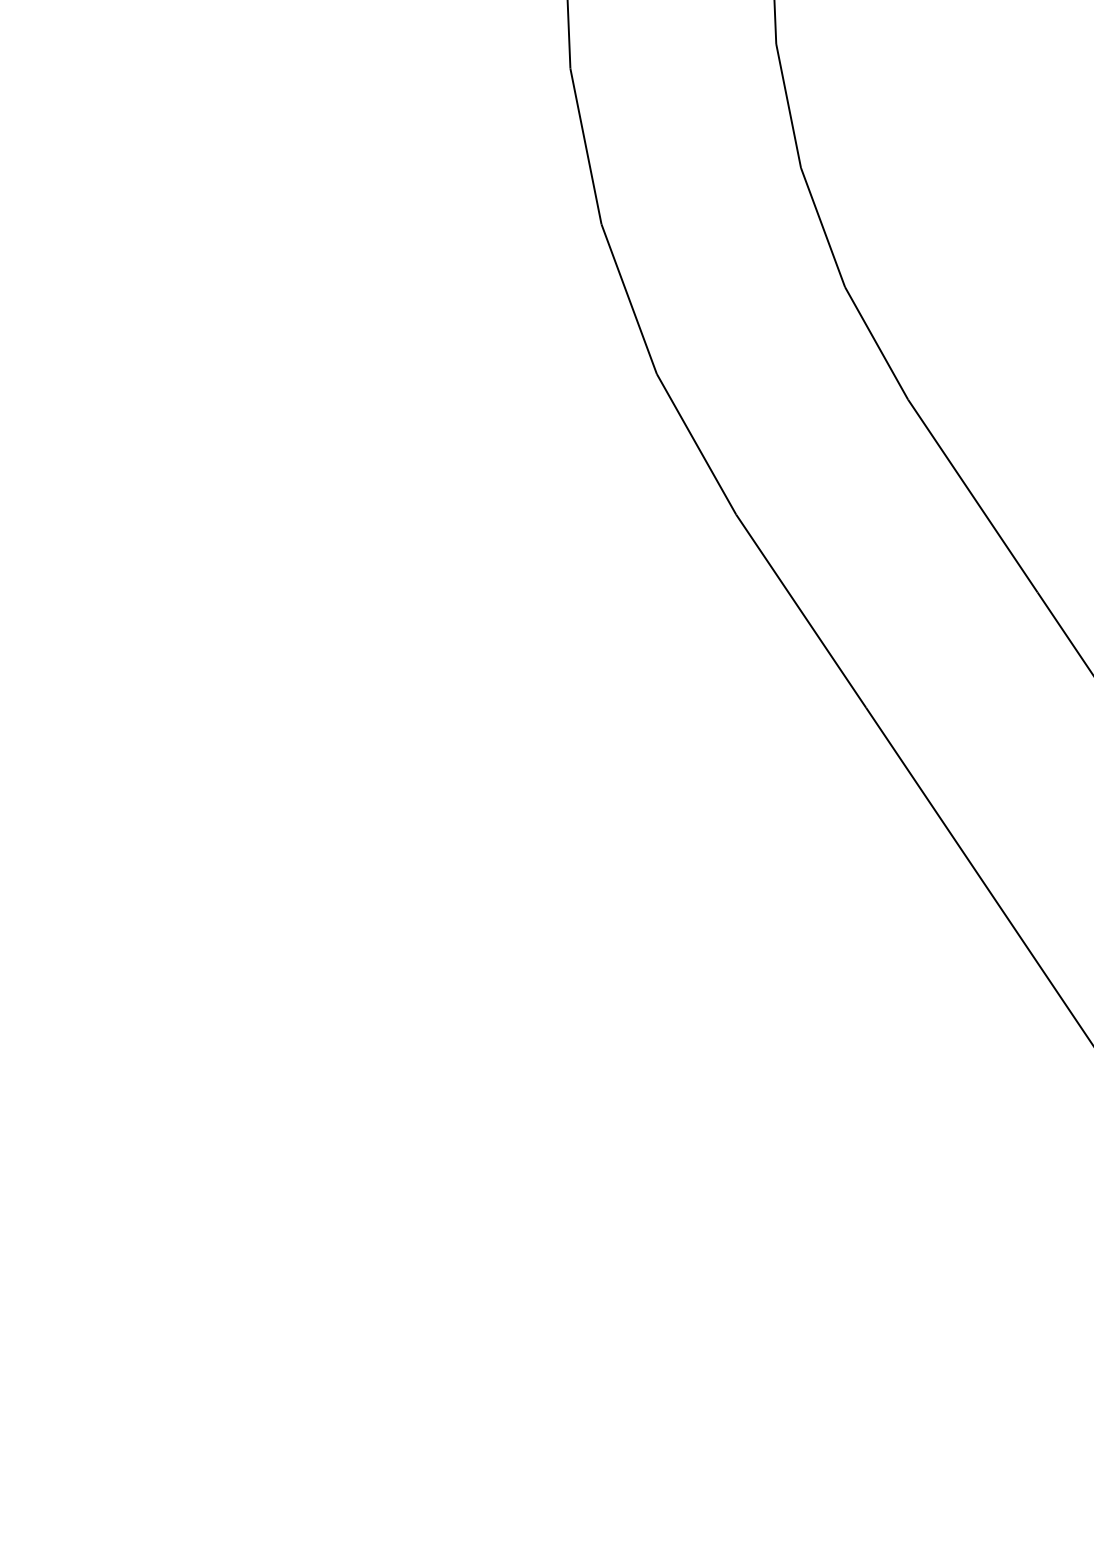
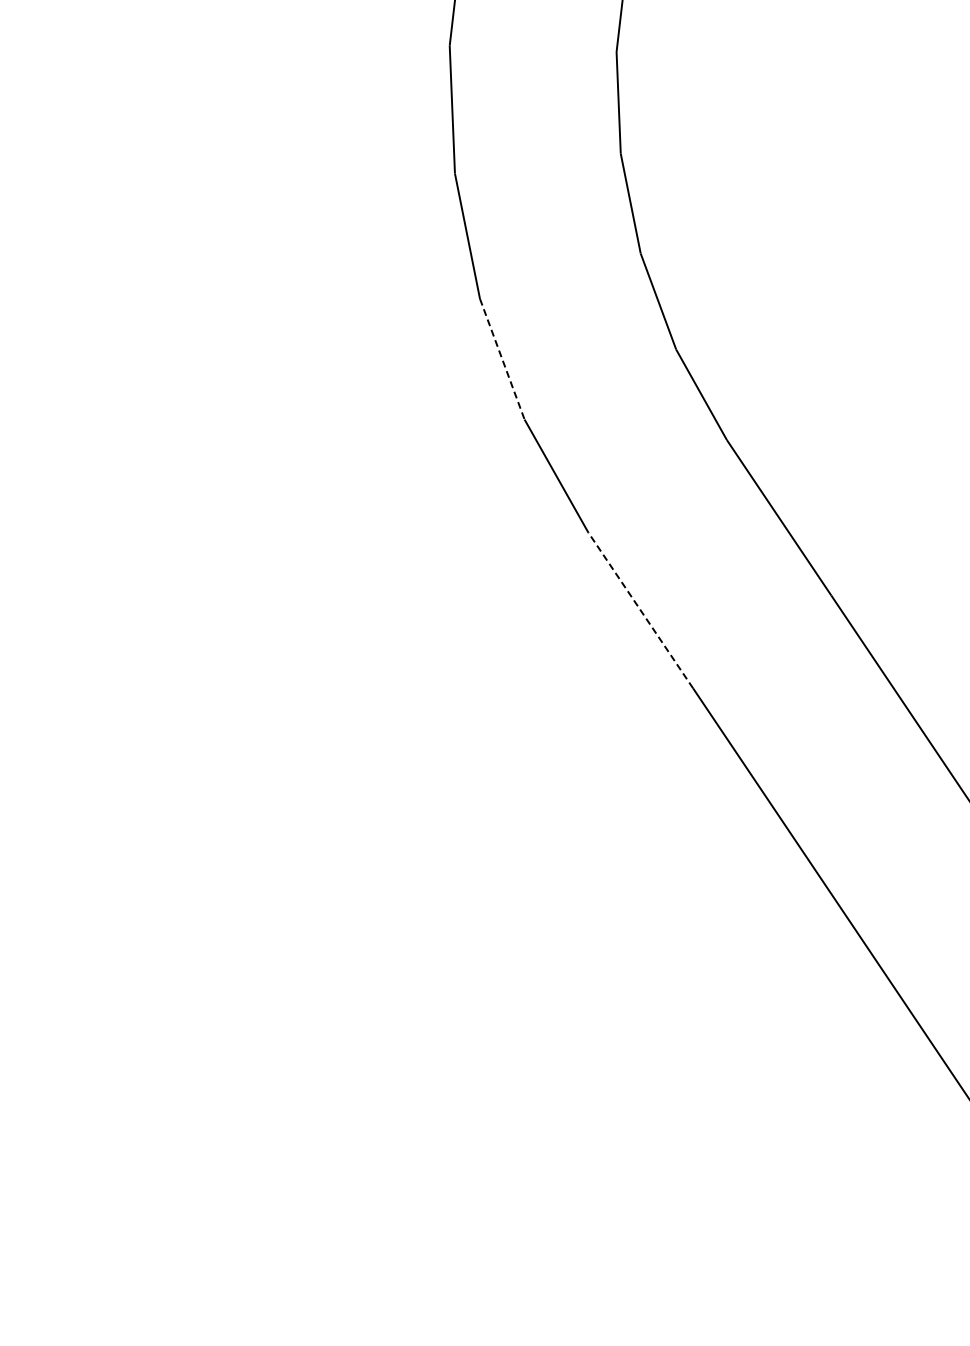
line: (629, 299) -> (502, 359), solid -> dashed
line: (800, 611) -> (640, 610), solid -> dashed

